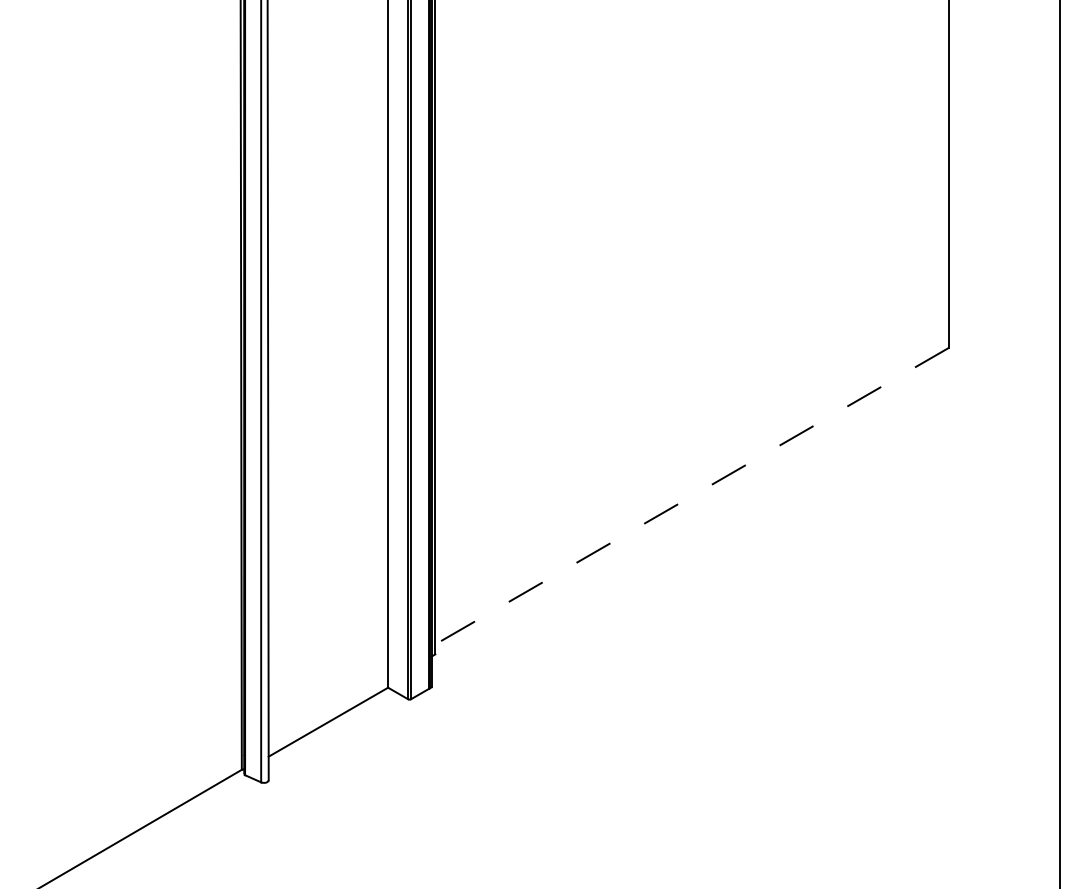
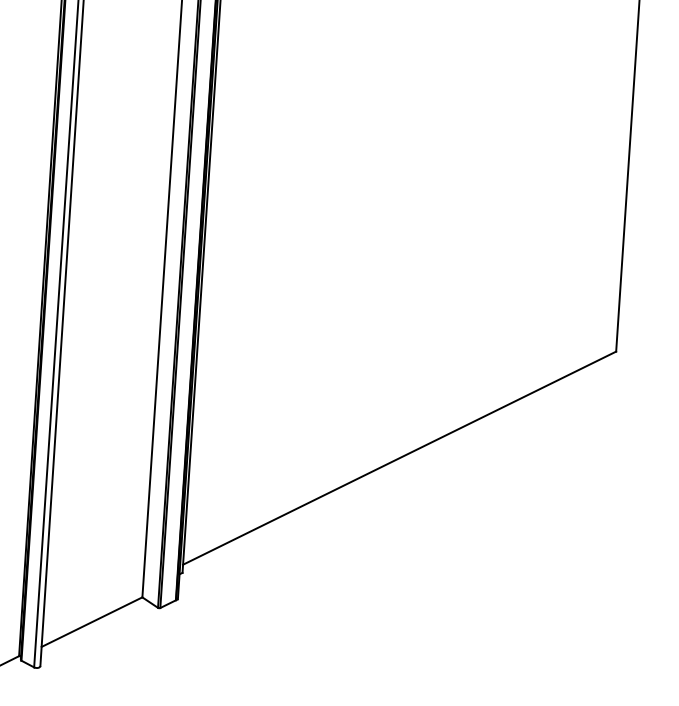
line: (691, 496) -> (399, 458), dashed -> solid

